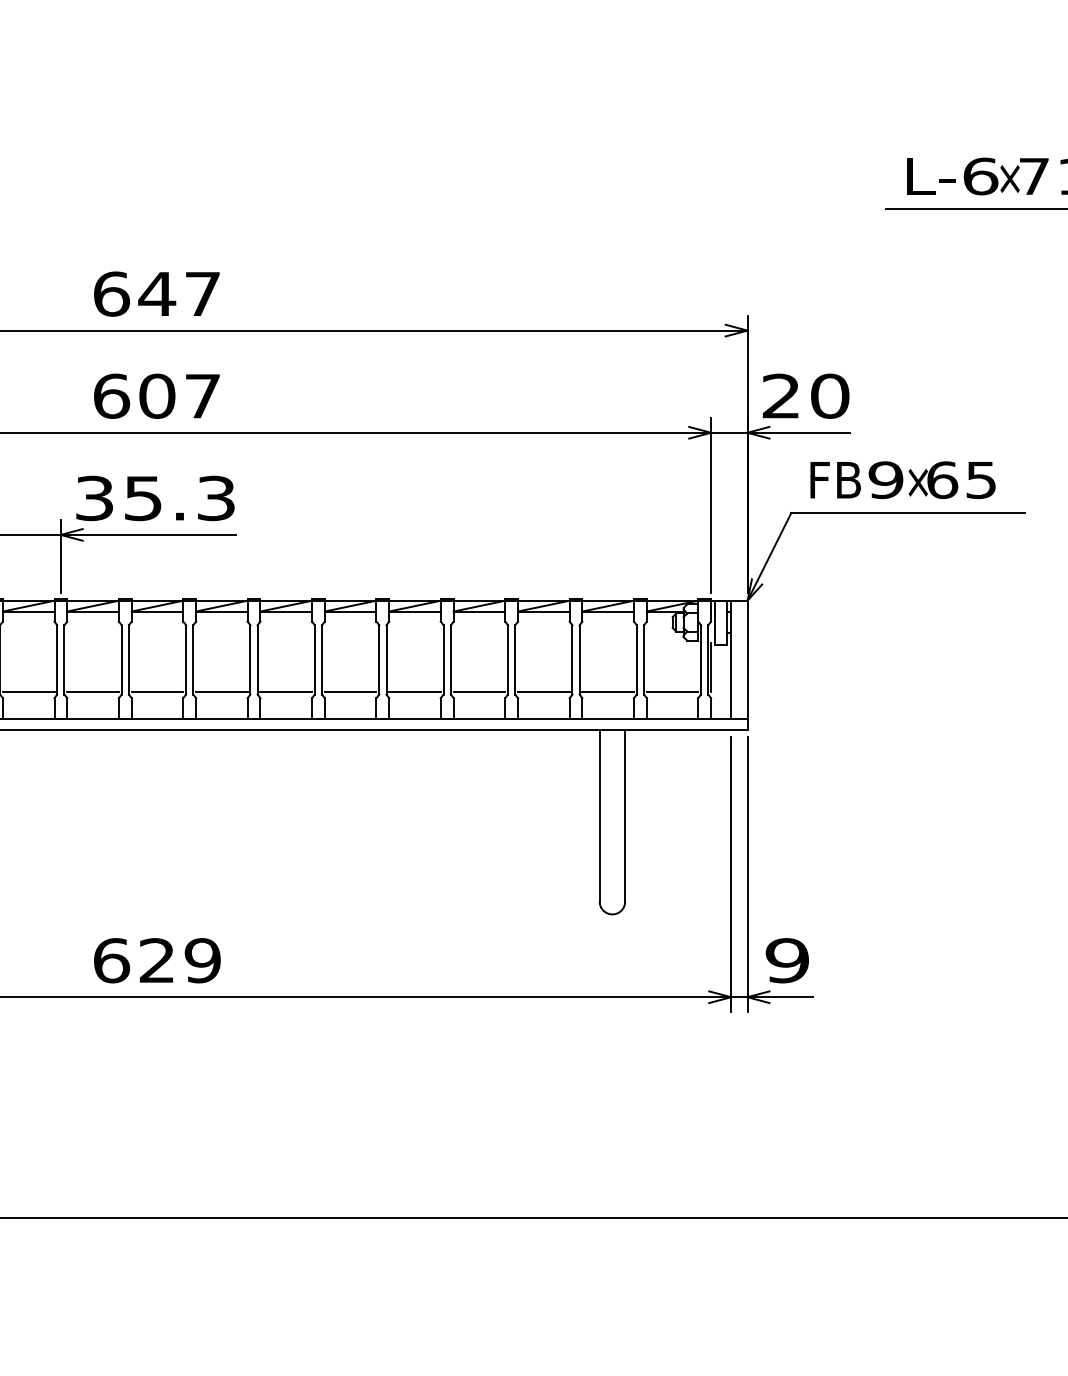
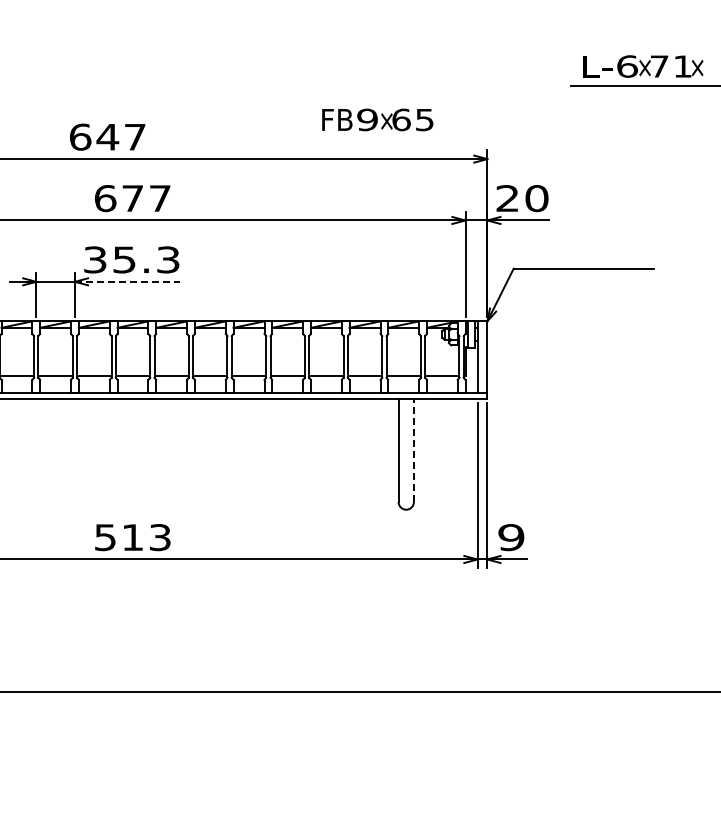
text: (156, 292) -> (107, 136), moved
text: (156, 396) -> (132, 198), 607 -> 677
text: (902, 479) -> (377, 119), moved
line: (148, 534) -> (127, 281), solid -> dashed
line: (624, 815) -> (413, 450), solid -> dashed
text: (156, 960) -> (132, 537), 629 -> 513

